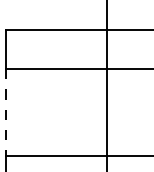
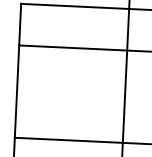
line: (5, 112) -> (16, 91), dashed -> solid

